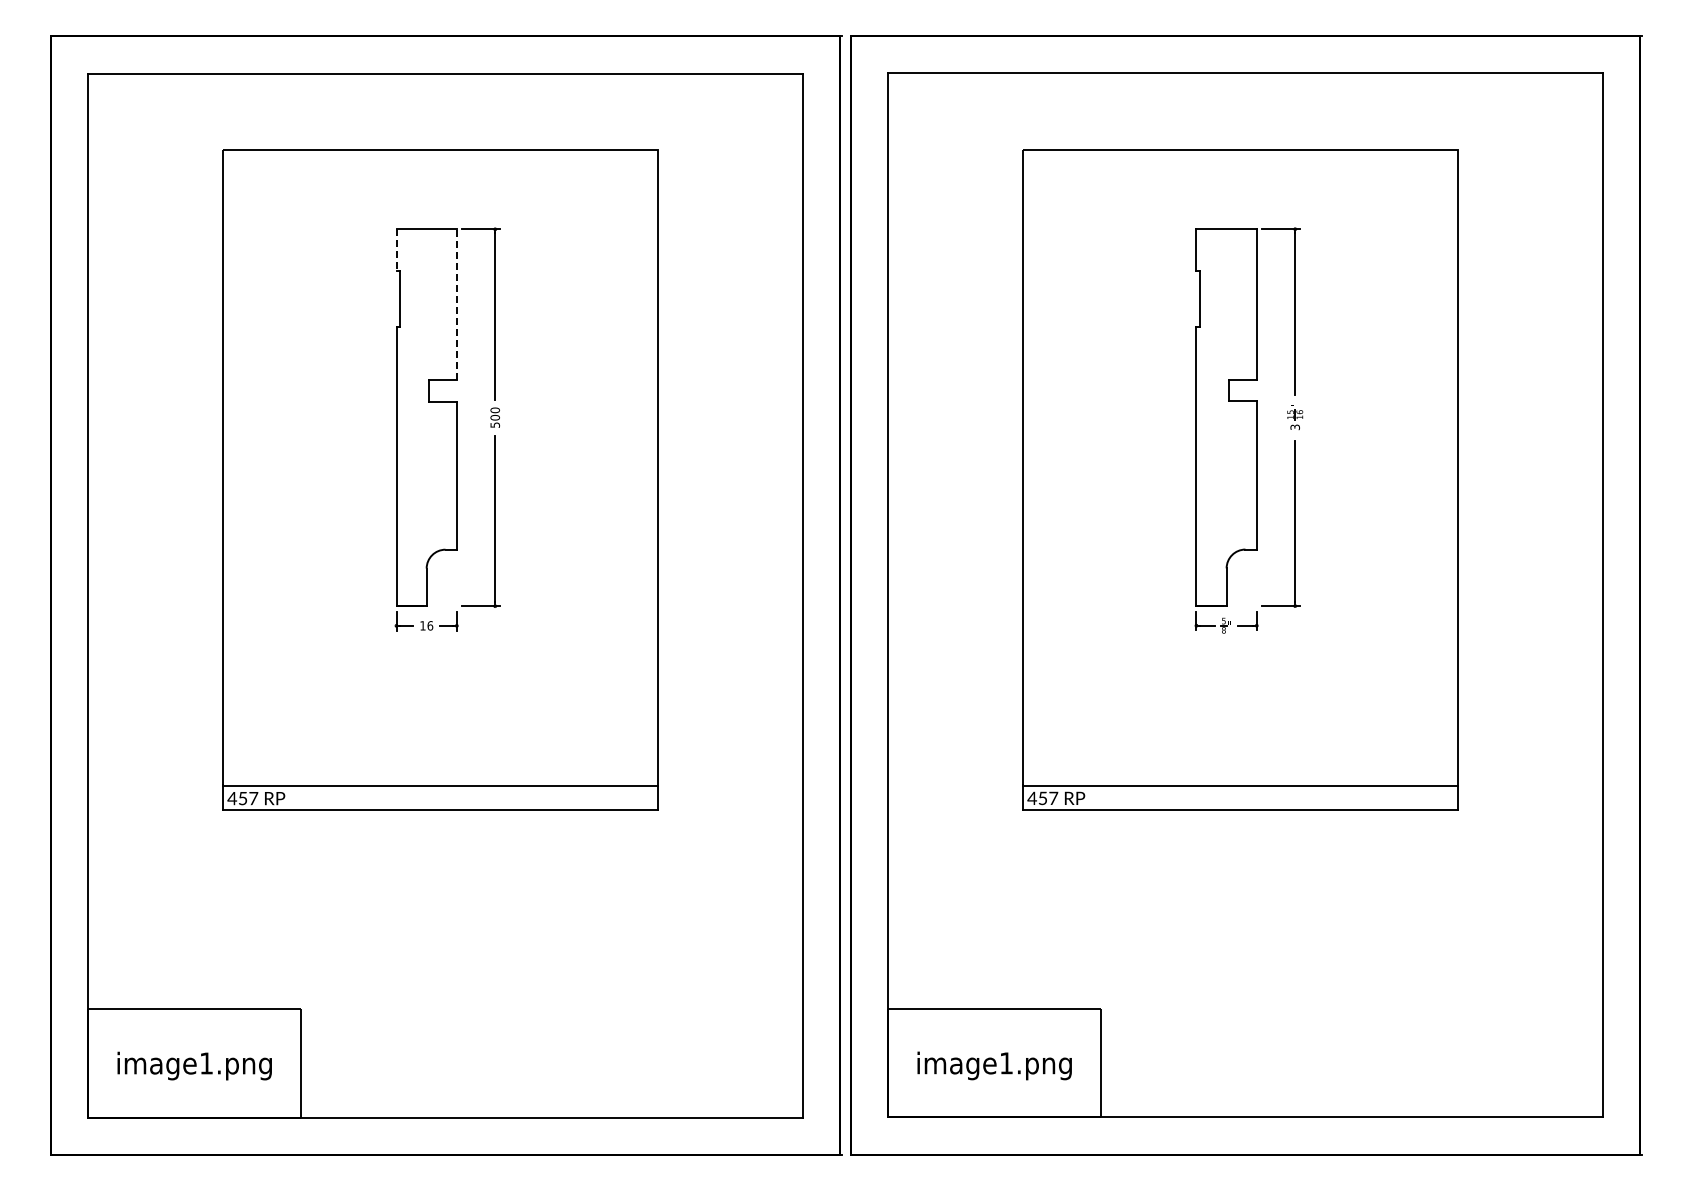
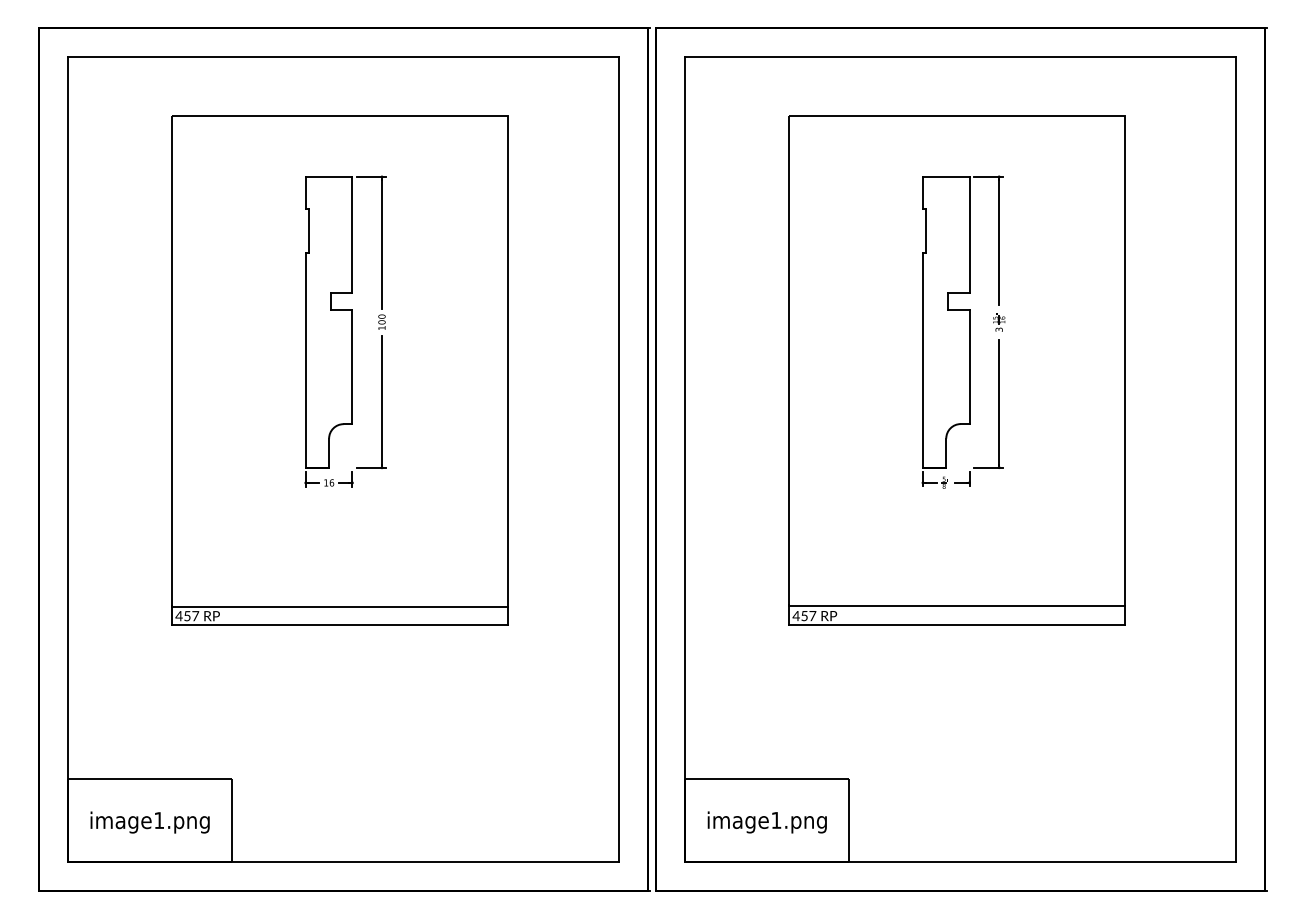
line: (396, 250) -> (305, 193), dashed -> solid
line: (456, 304) -> (352, 234), dashed -> solid
text: (495, 424) -> (382, 327), 500 -> 100

